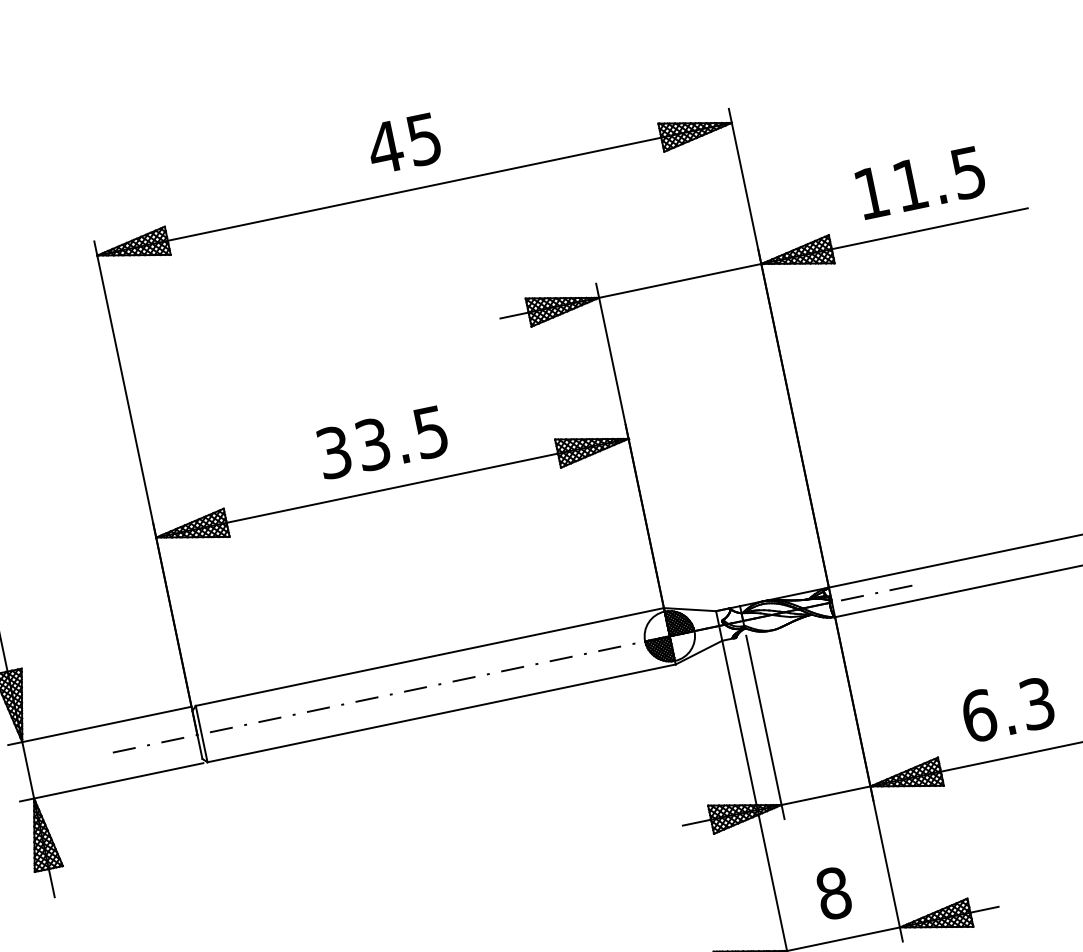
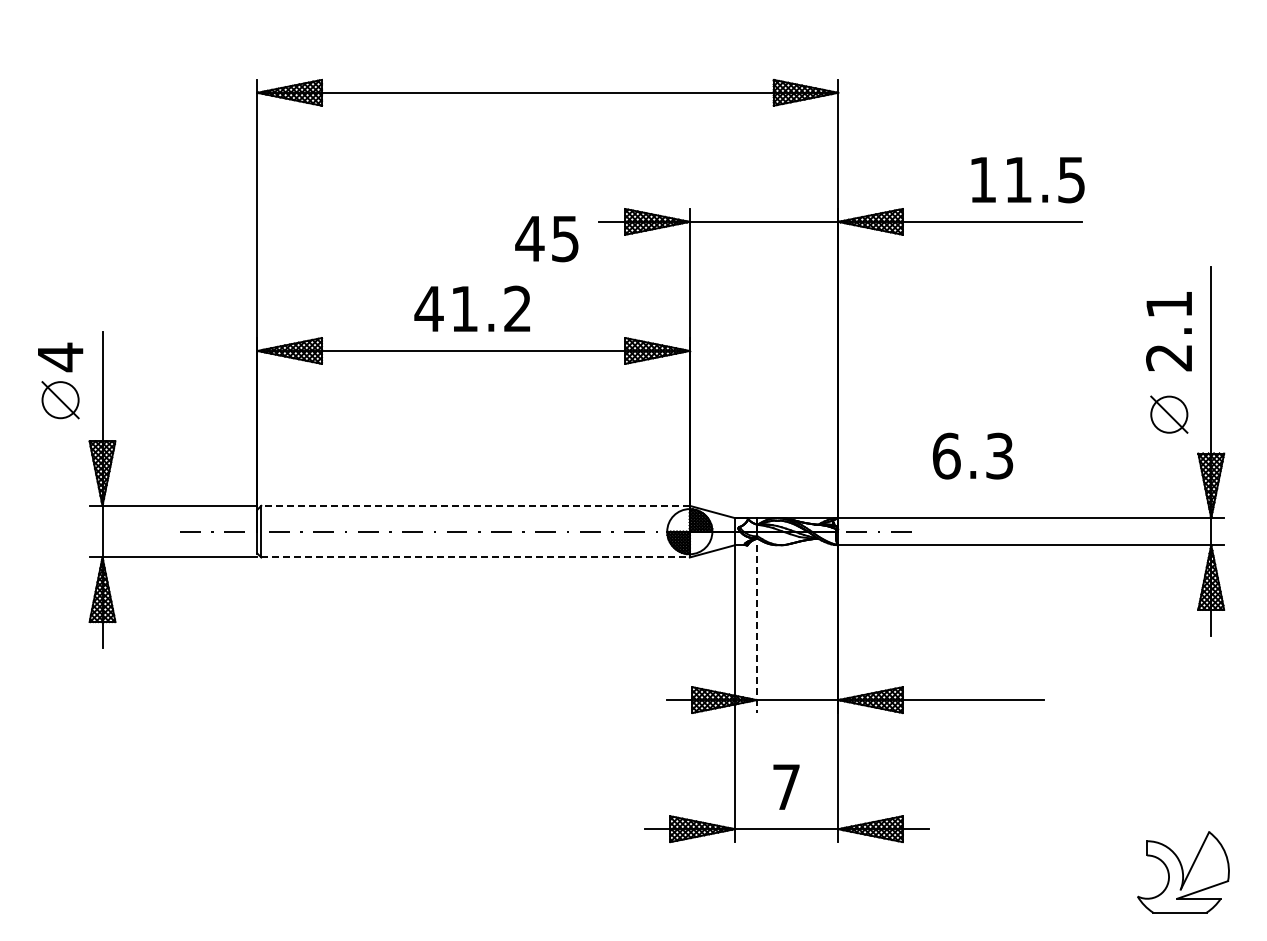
text: (403, 144) -> (546, 239), moved
text: (920, 183) -> (1027, 180), moved
text: (381, 442) -> (472, 308), 33.5 -> 41.2
line: (429, 656) -> (475, 505), solid -> dashed
text: (1008, 709) -> (973, 455), moved
line: (442, 713) -> (476, 557), solid -> dashed
line: (765, 727) -> (756, 629), solid -> dashed
text: (833, 892) -> (786, 786), 8 -> 7

